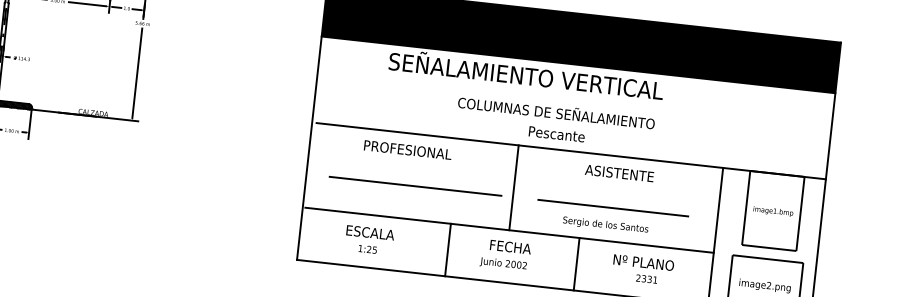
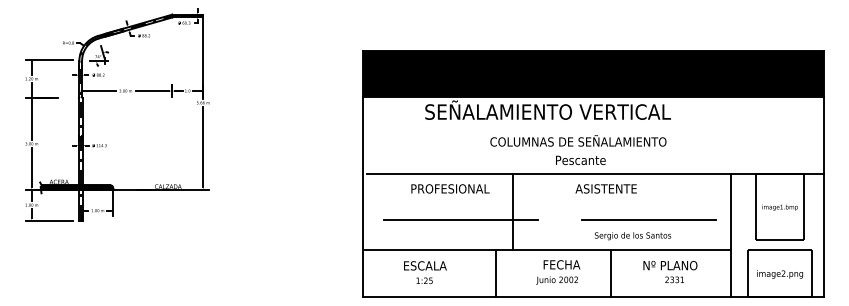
text: (618, 172) -> (605, 188), moved
line: (514, 187) -> (513, 211), moved
line: (612, 207) -> (648, 219), moved
text: (505, 255) -> (558, 272), moved

